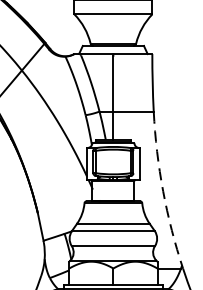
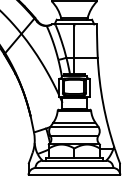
arc: (163, 190) -> (103, 103), dashed -> solid

